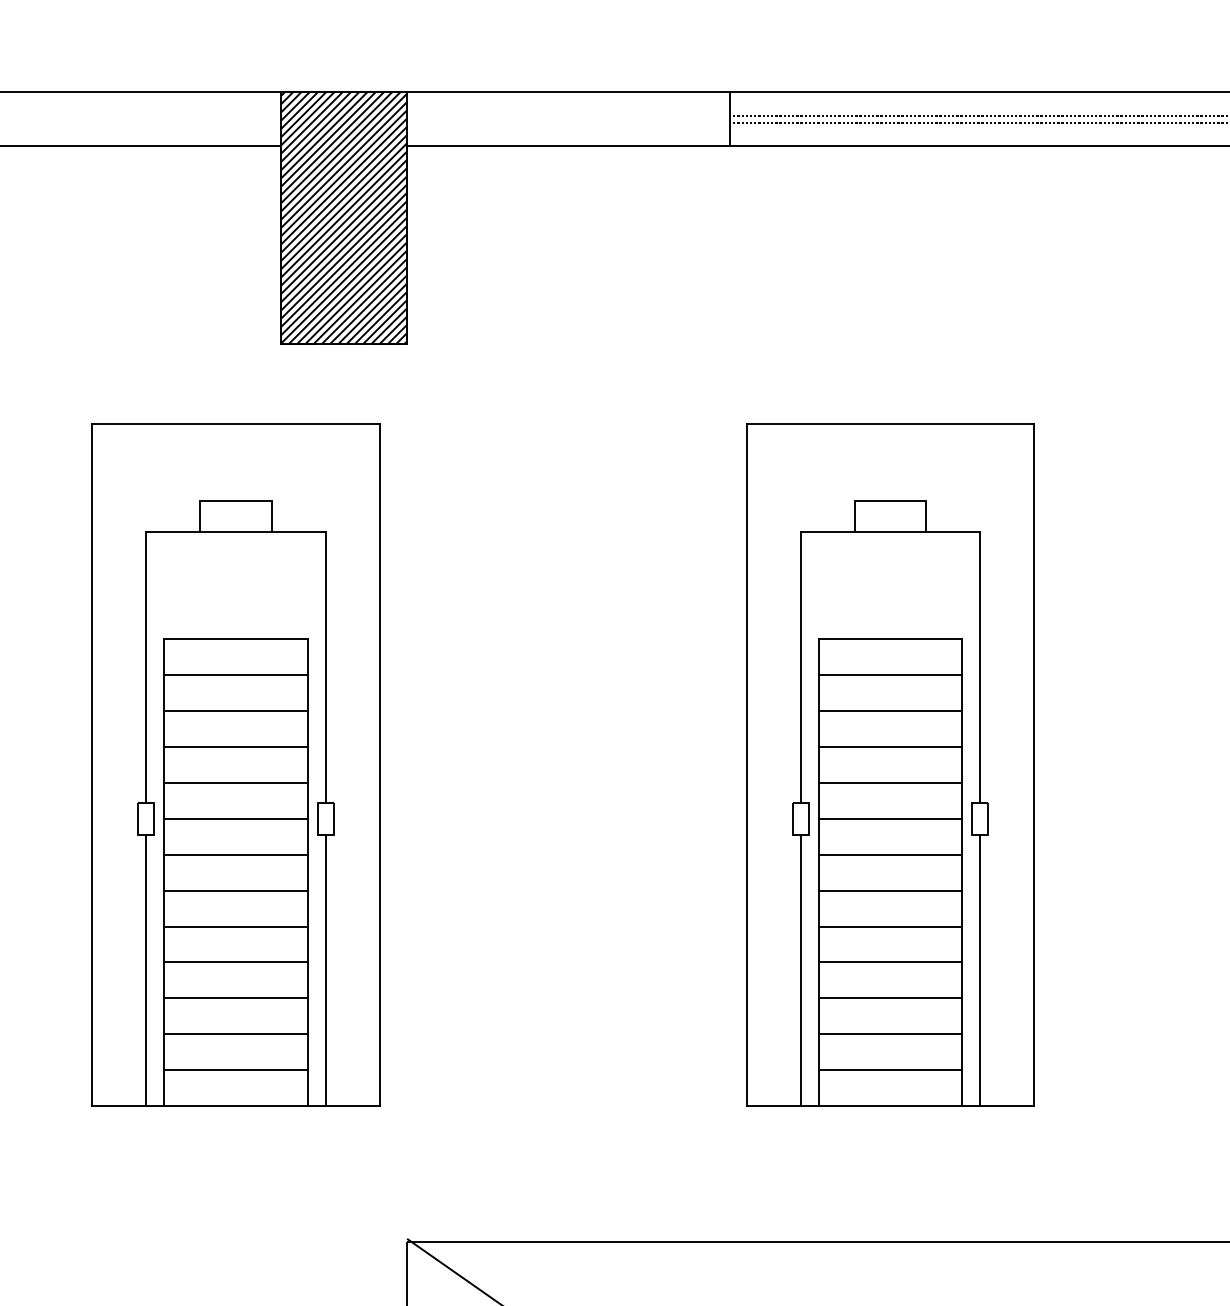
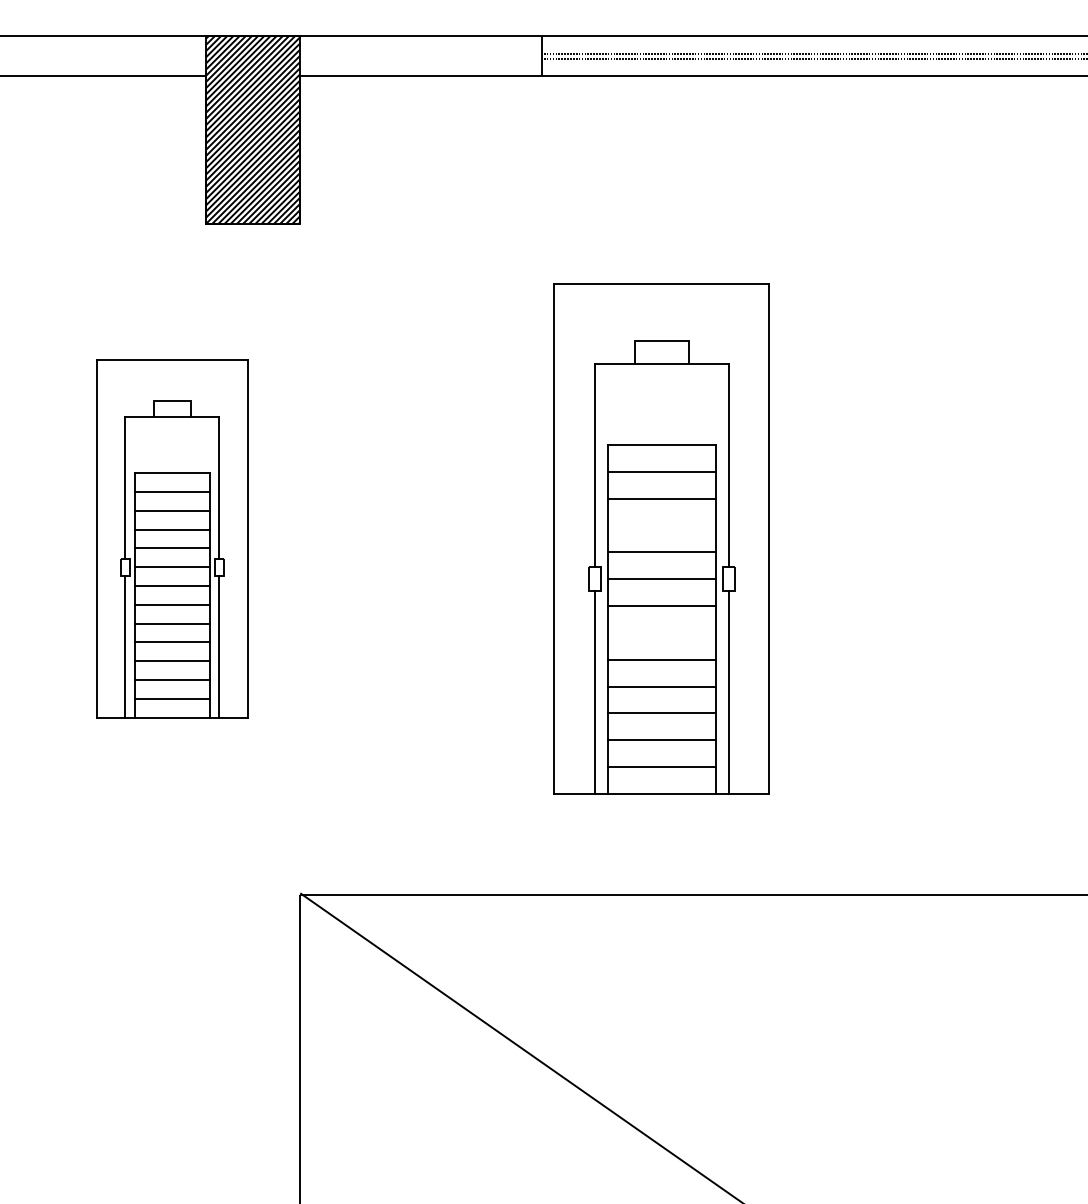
line: (890, 746) -> (661, 525), removed
part: (236, 764) -> (172, 538), size x0.7
line: (890, 890) -> (661, 632), removed

